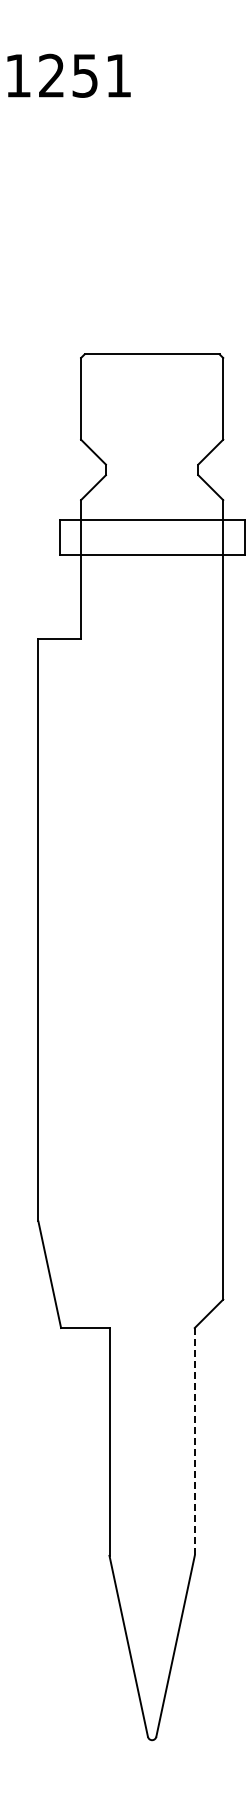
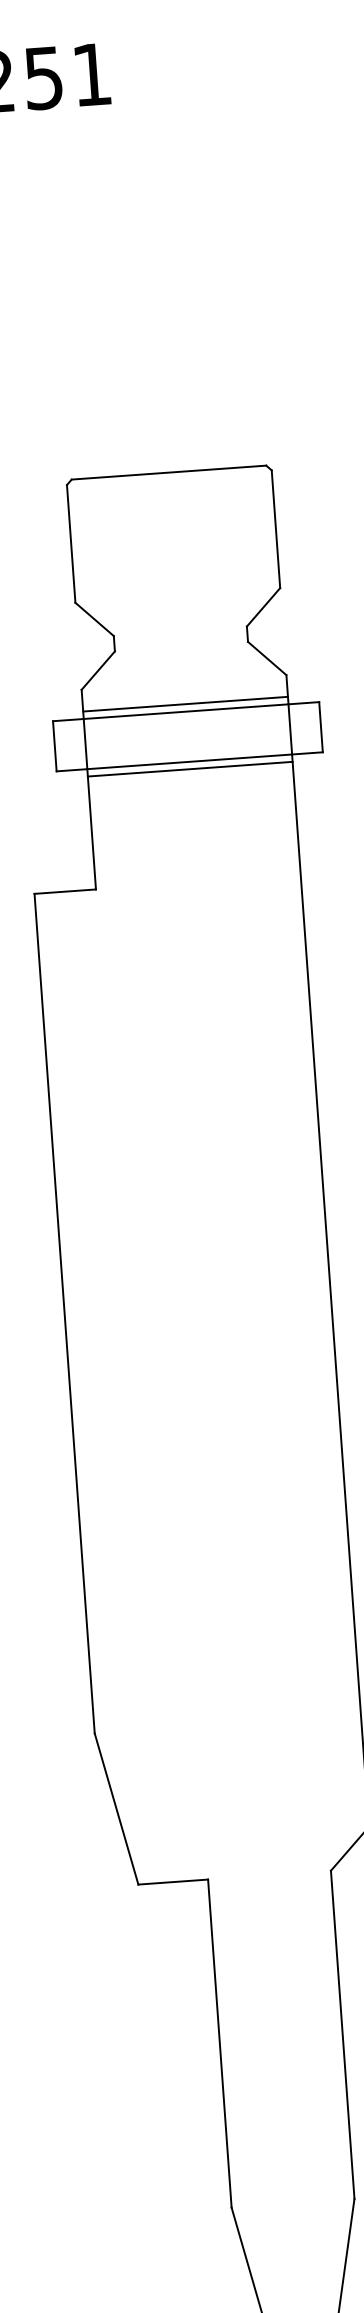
line: (152, 515) -> (186, 704), added
line: (152, 560) -> (190, 769), added
line: (194, 1441) -> (342, 2034), dashed -> solid

